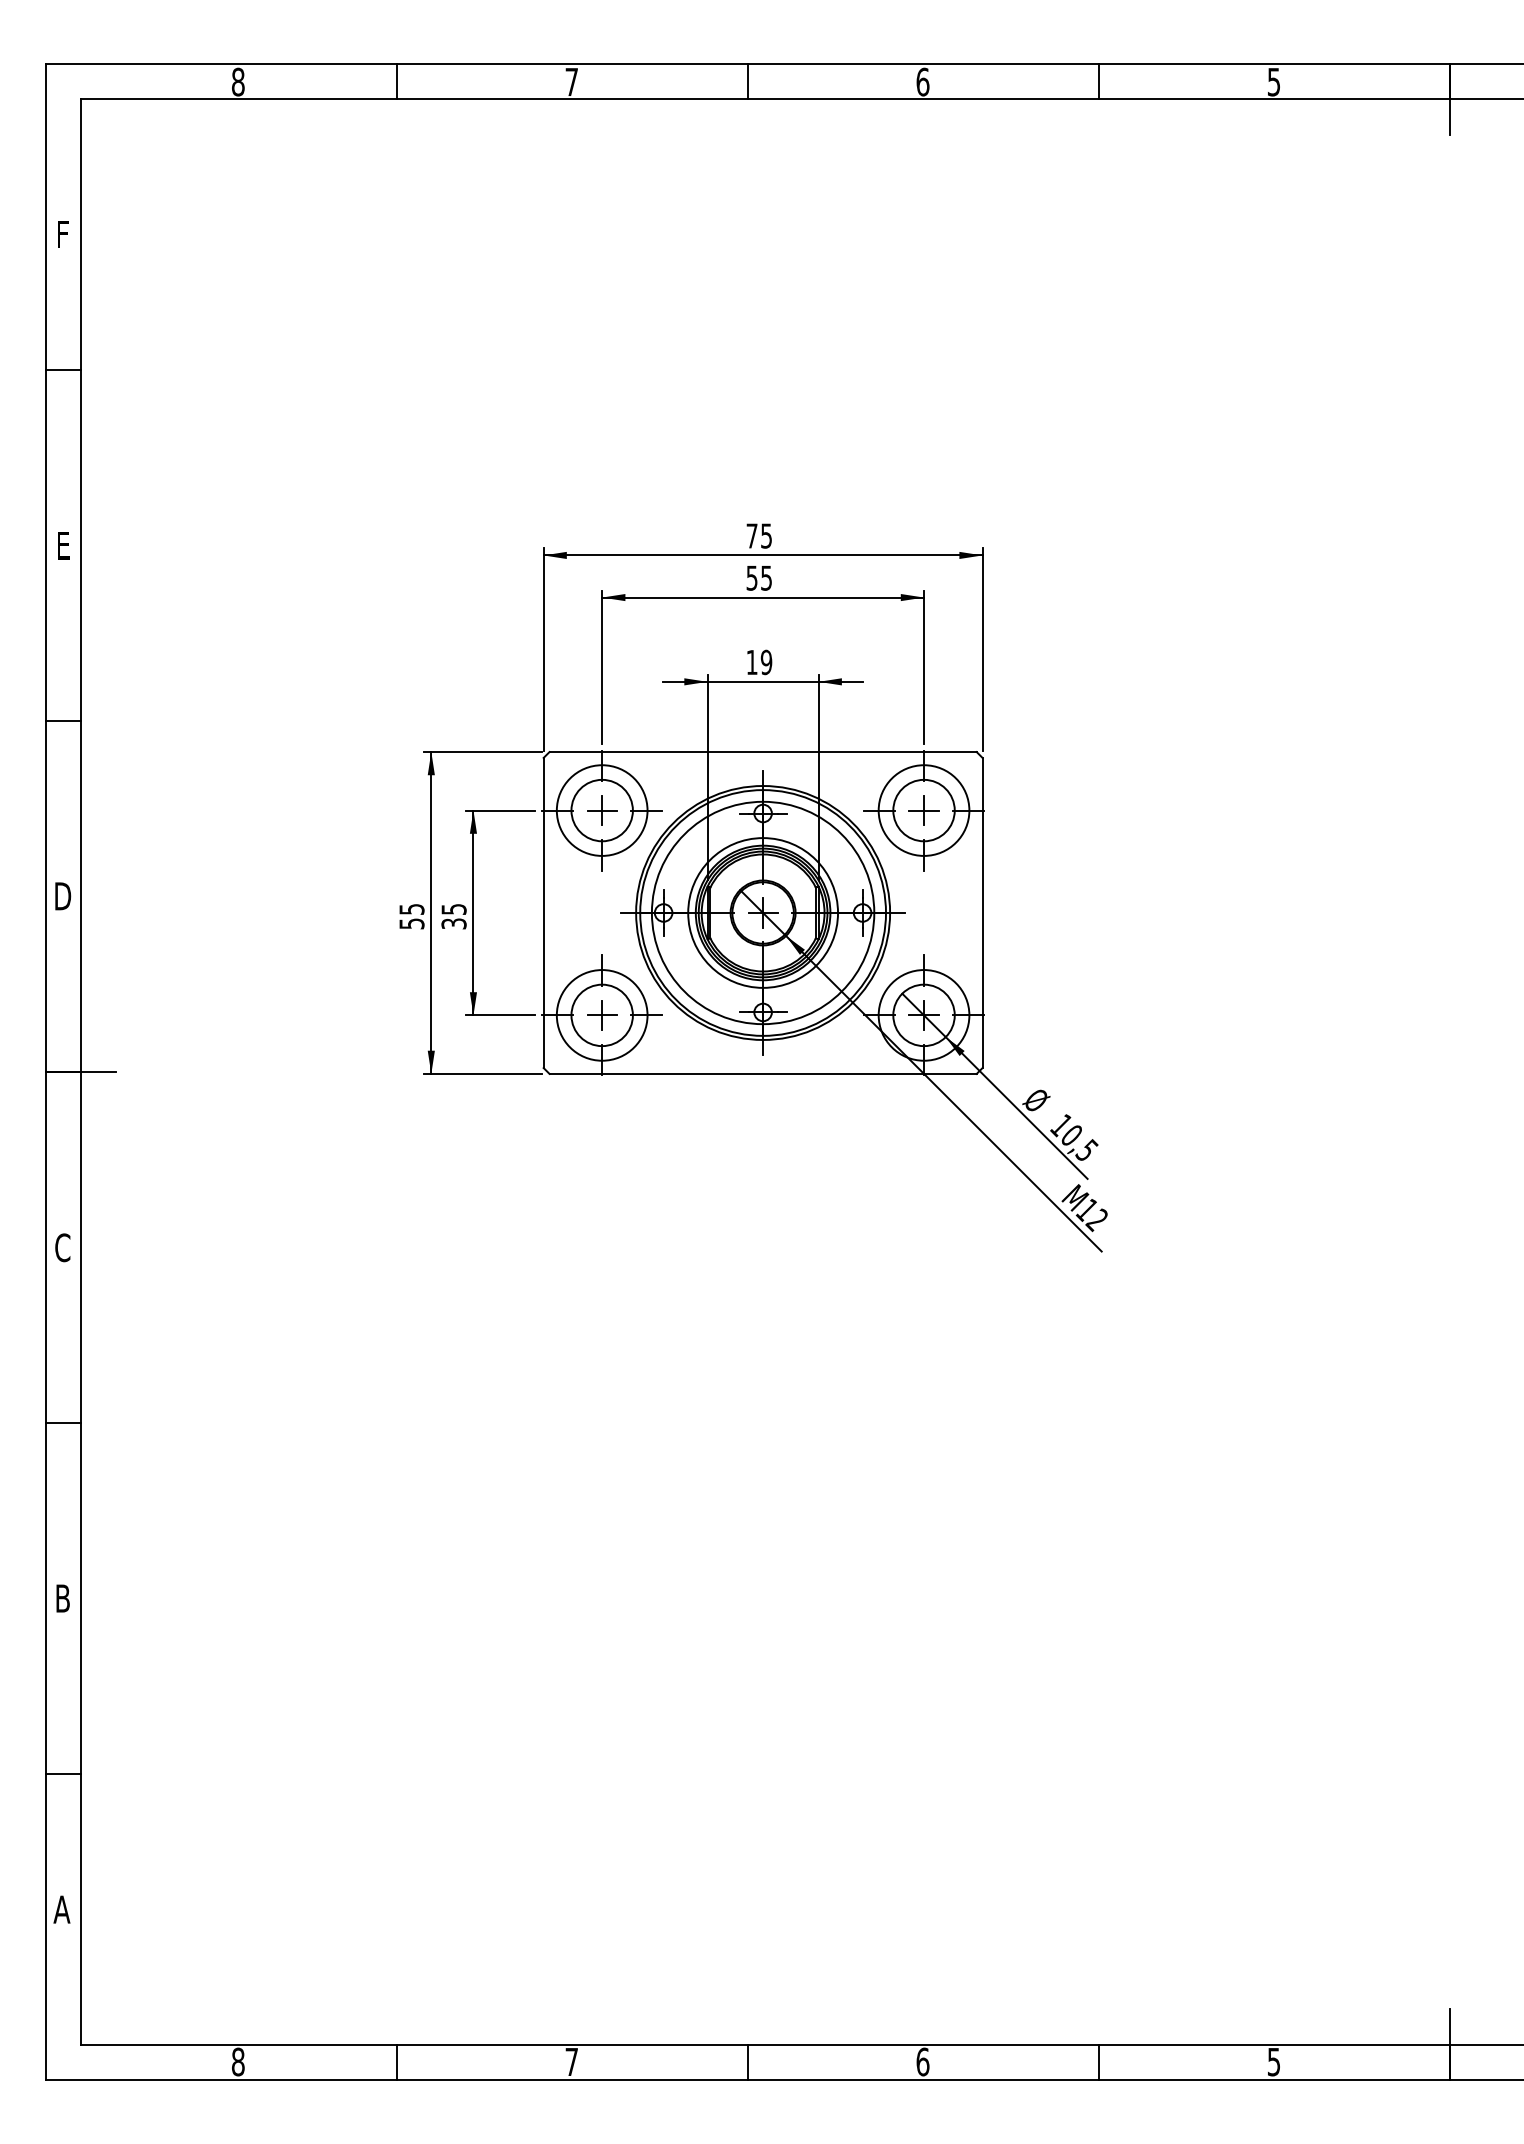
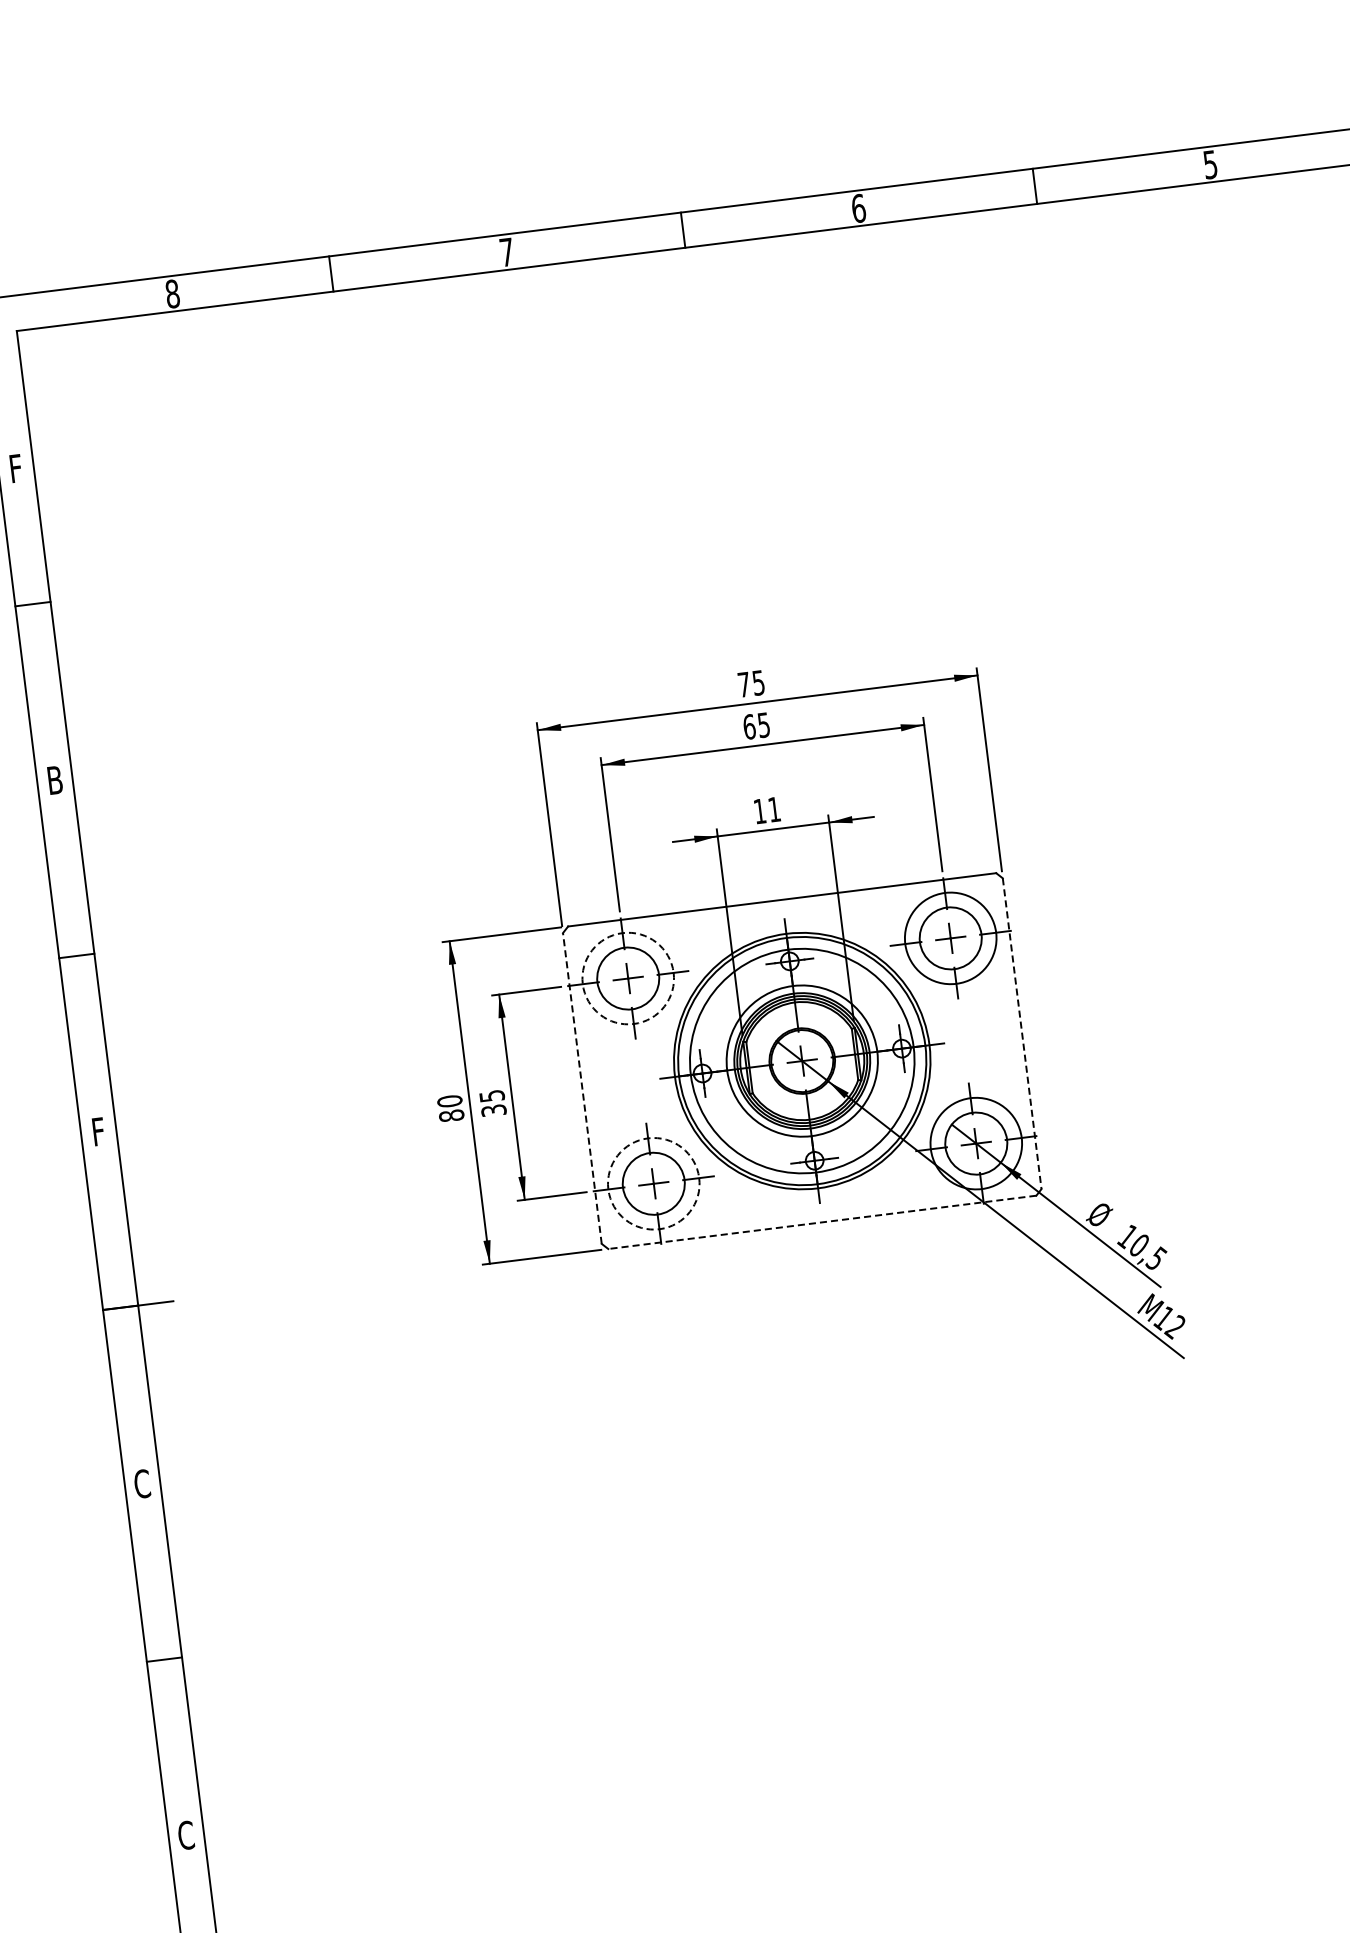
text: (63, 545) -> (55, 780), E -> B
text: (751, 577) -> (748, 726), 55 -> 65
text: (766, 662) -> (774, 809), 19 -> 11
circle: (601, 810) -> (627, 978), solid -> dashed
text: (63, 896) -> (99, 1131), D -> F
line: (543, 912) -> (582, 1088), solid -> dashed
line: (982, 913) -> (1022, 1034), solid -> dashed
text: (411, 916) -> (450, 1108), 55 -> 80
circle: (601, 1015) -> (653, 1183), solid -> dashed
line: (763, 1073) -> (822, 1221), solid -> dashed
text: (62, 1598) -> (185, 1835), B -> C

